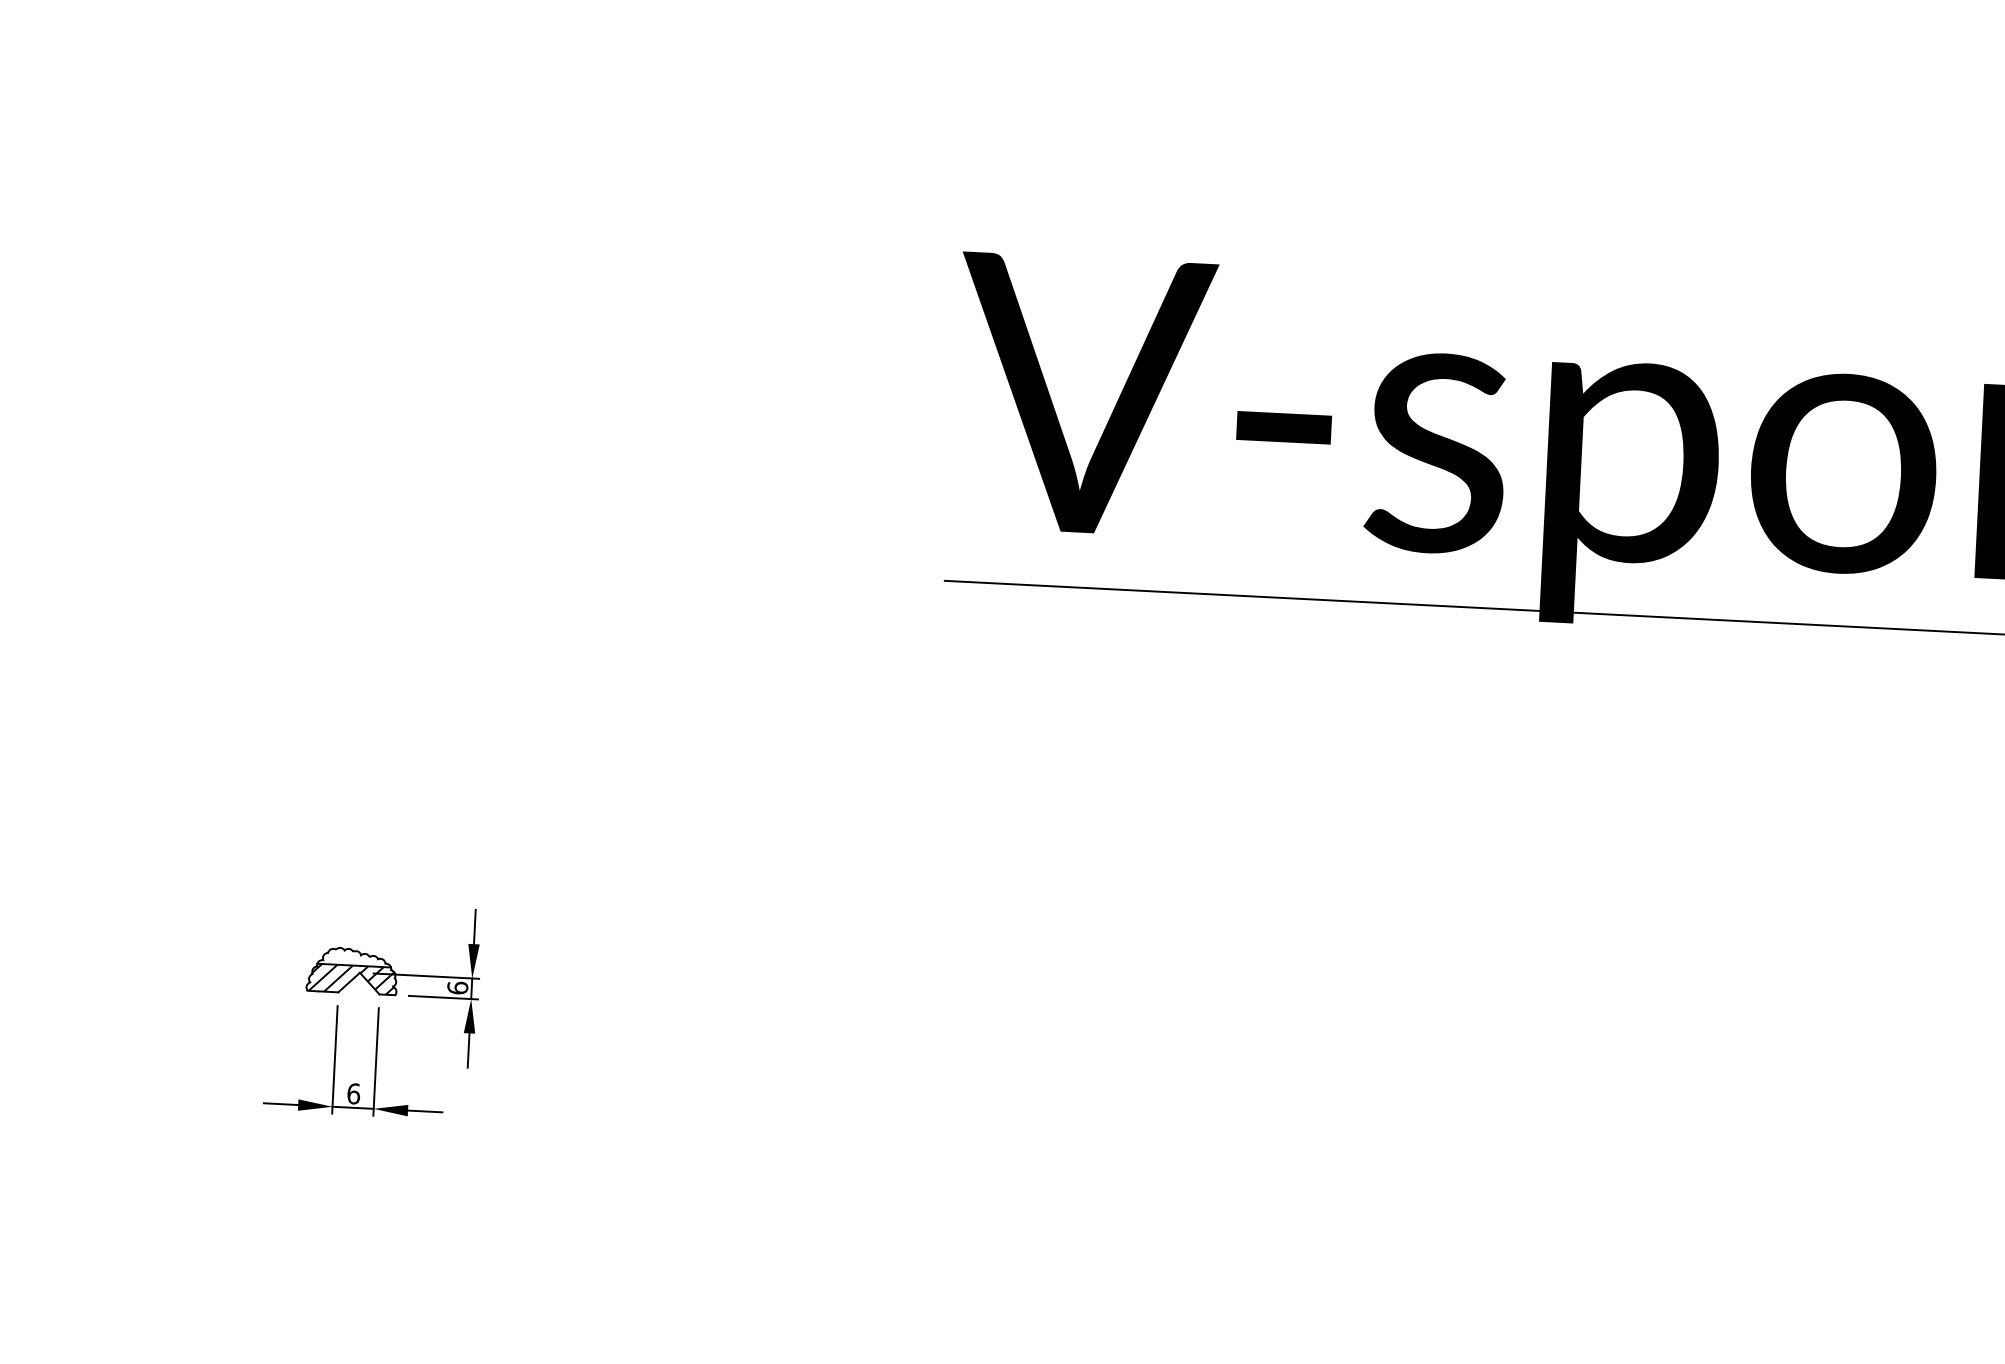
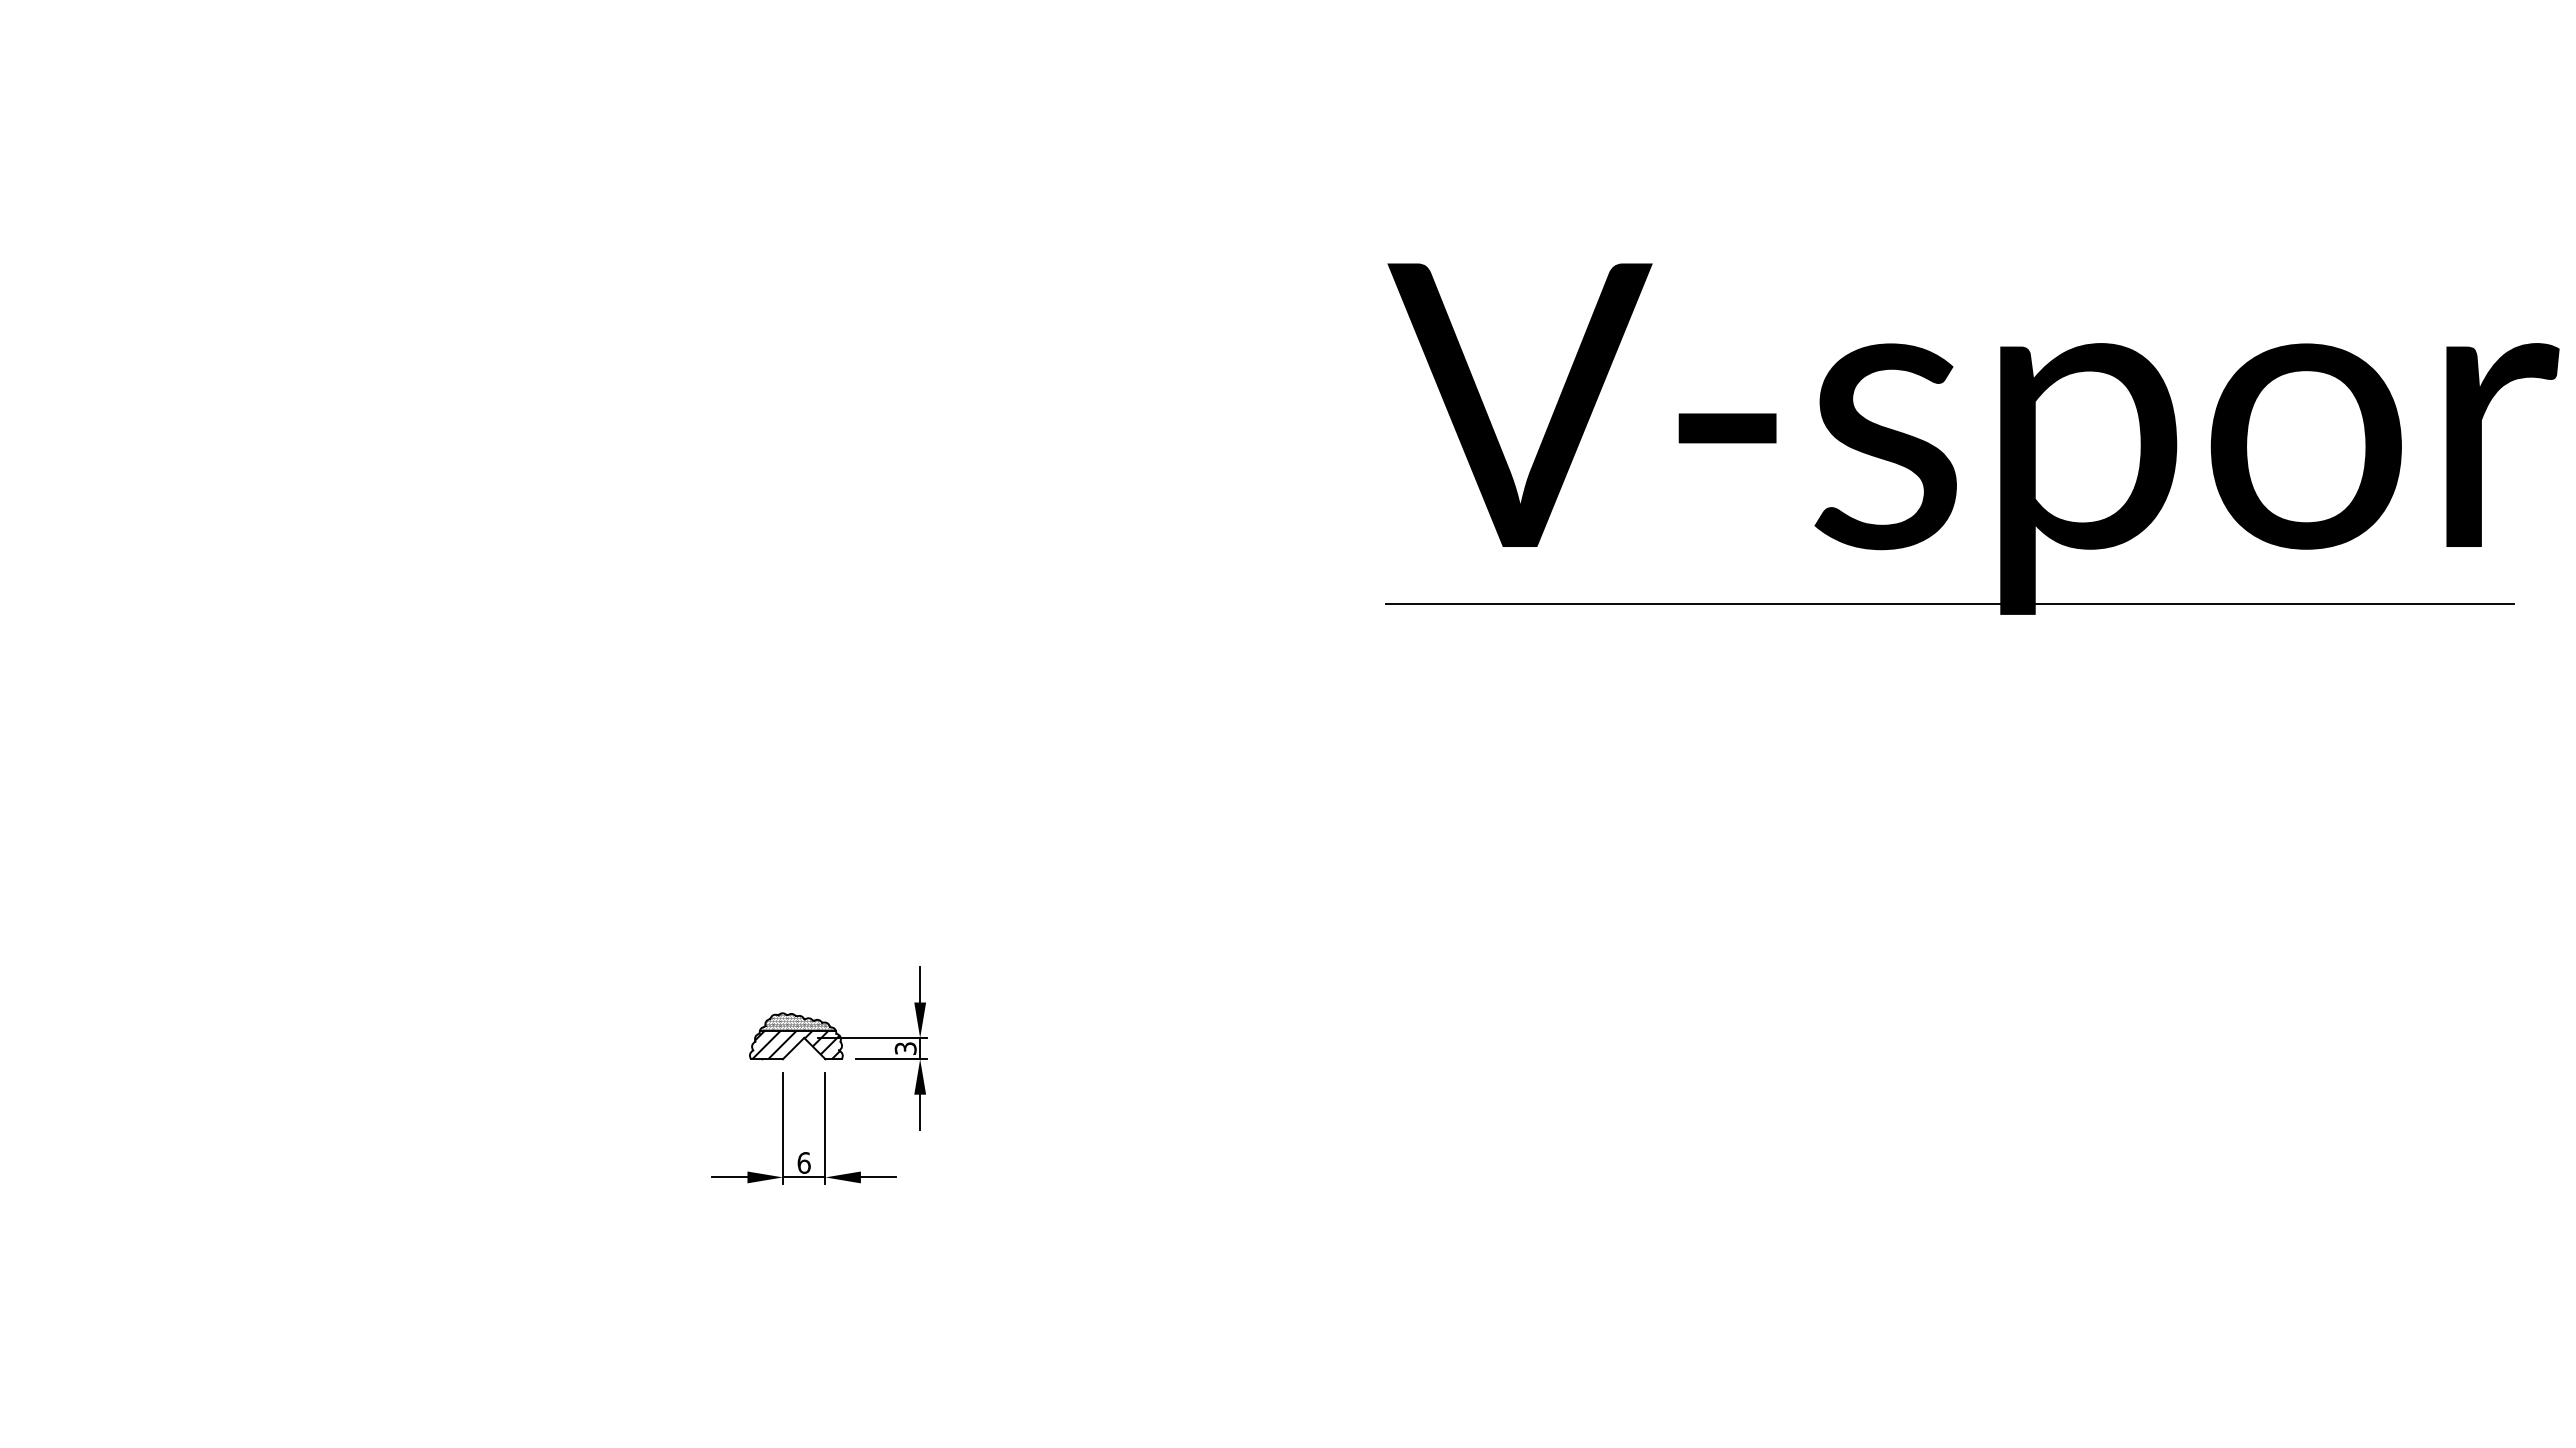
hatch: (355, 957) -> (798, 1022), added
text: (457, 987) -> (905, 1048), 6 -> 3

